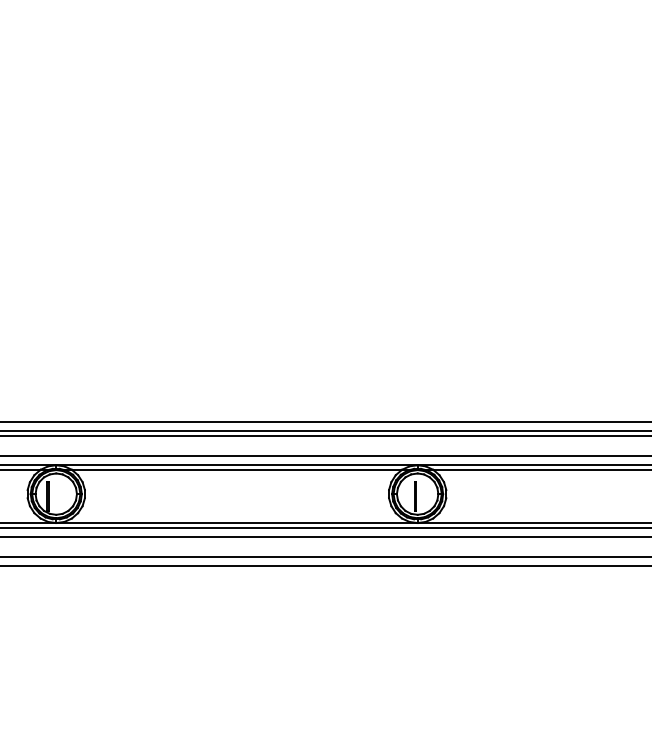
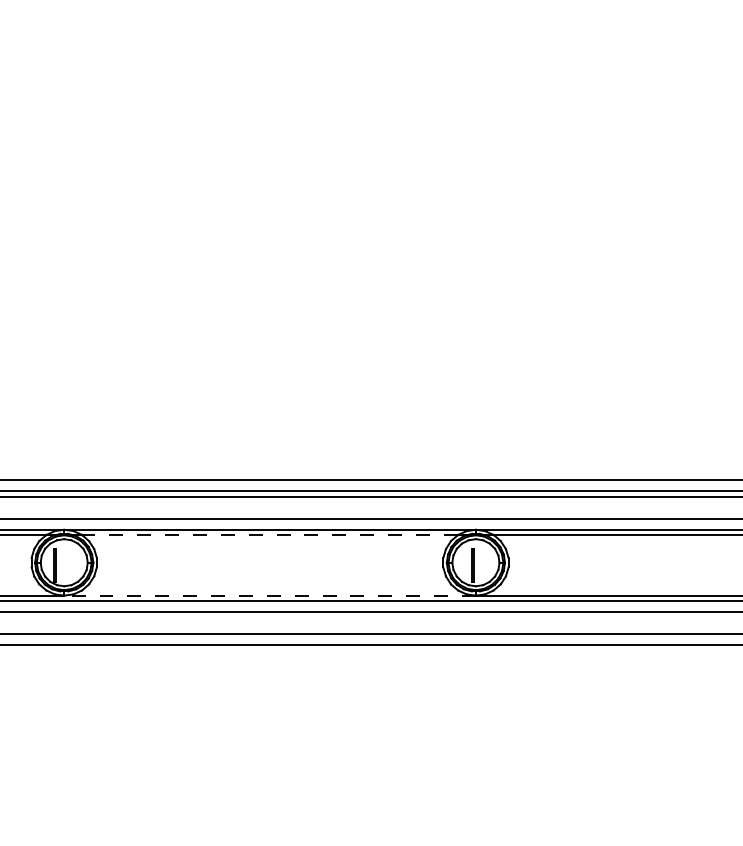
line: (236, 470) -> (269, 535), solid -> dashed
line: (236, 523) -> (269, 596), solid -> dashed

